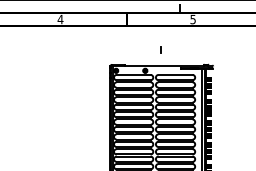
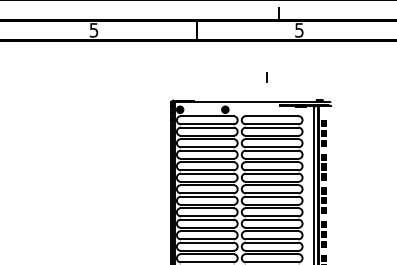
text: (60, 19) -> (93, 30), 4 -> 5
line: (160, 49) -> (265, 76), moved

